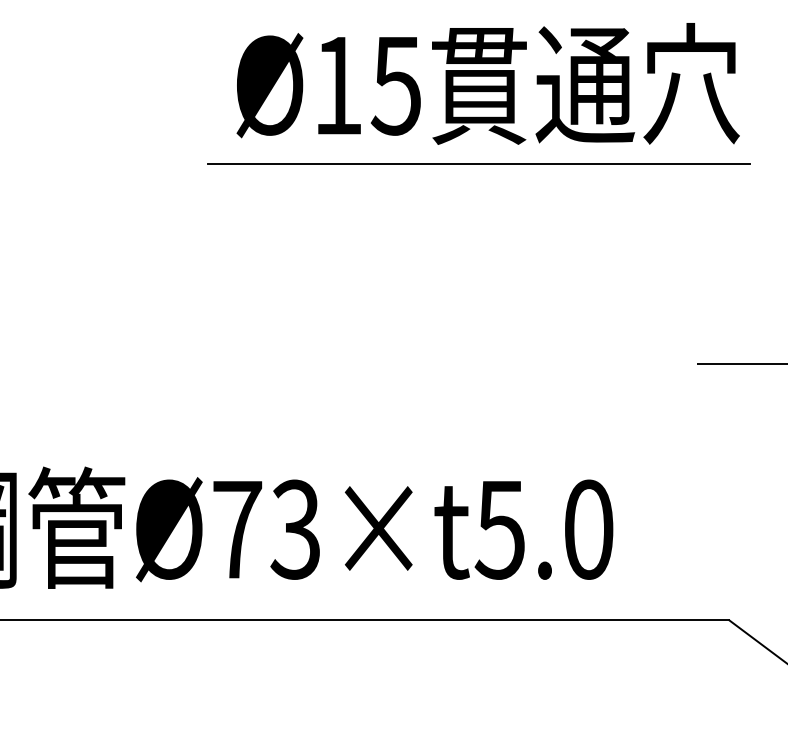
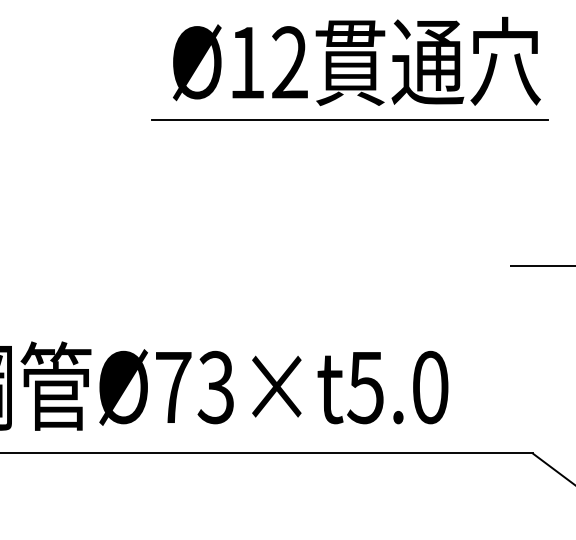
text: (396, 85) -> (289, 62), Ø15 -> Ø12

